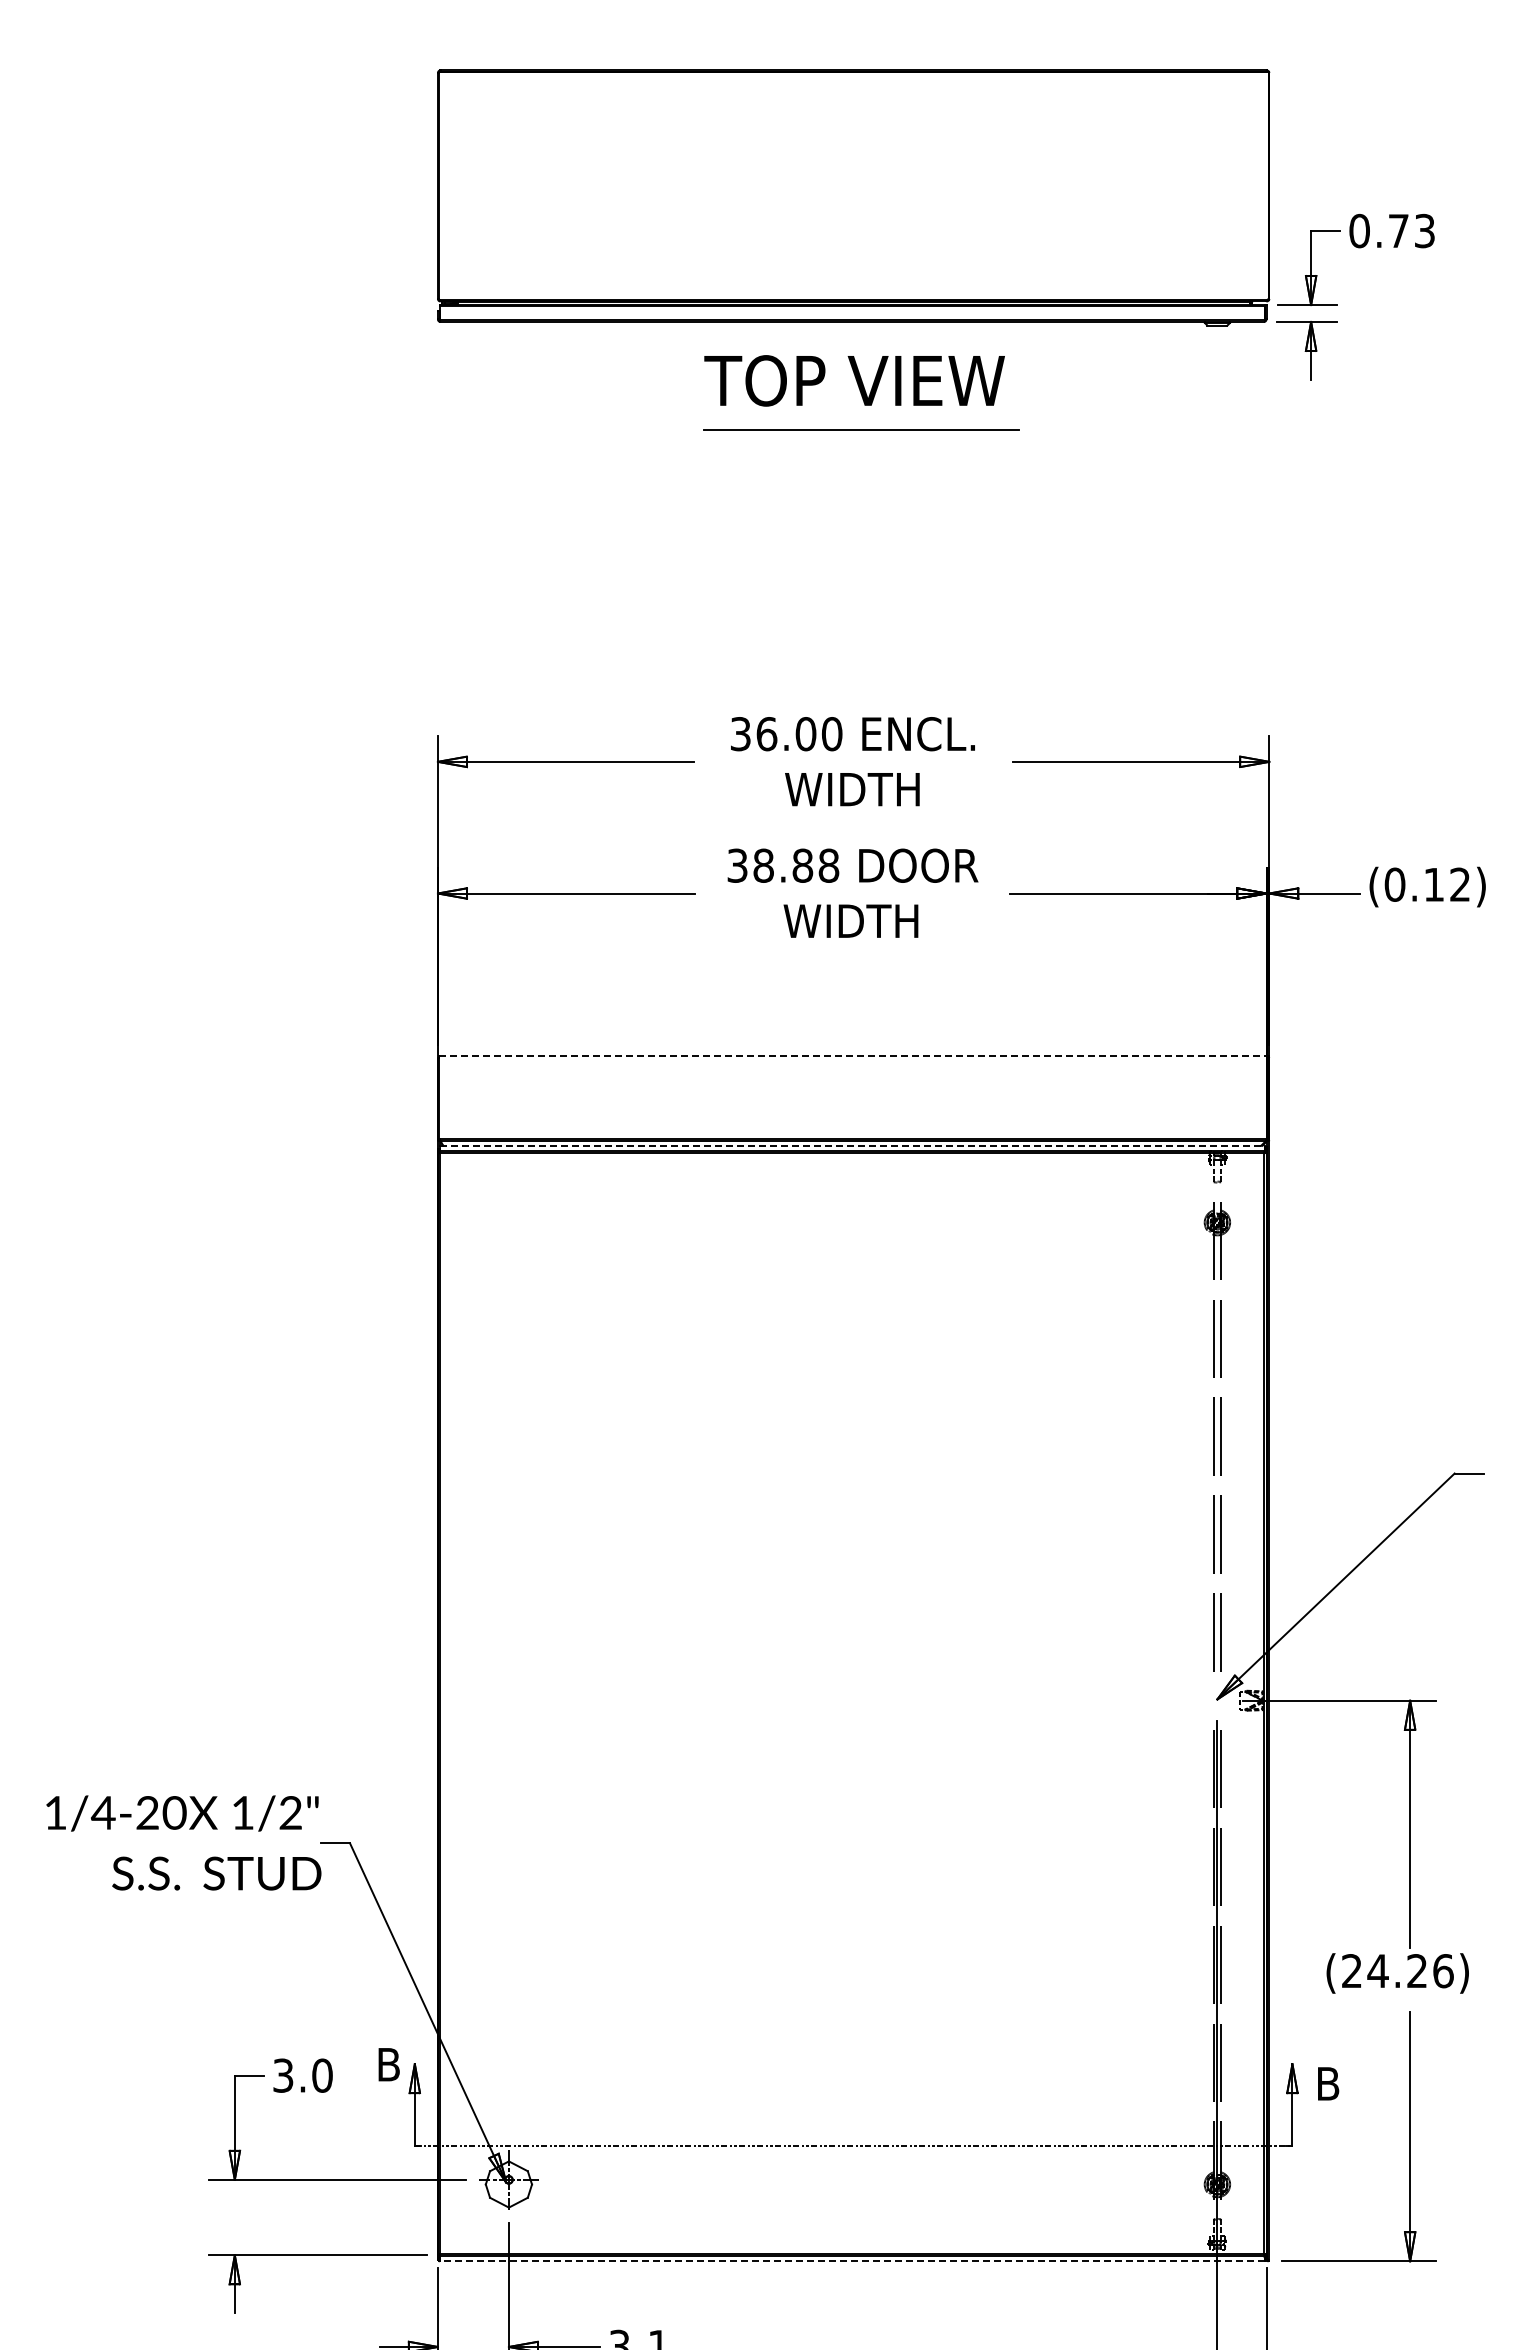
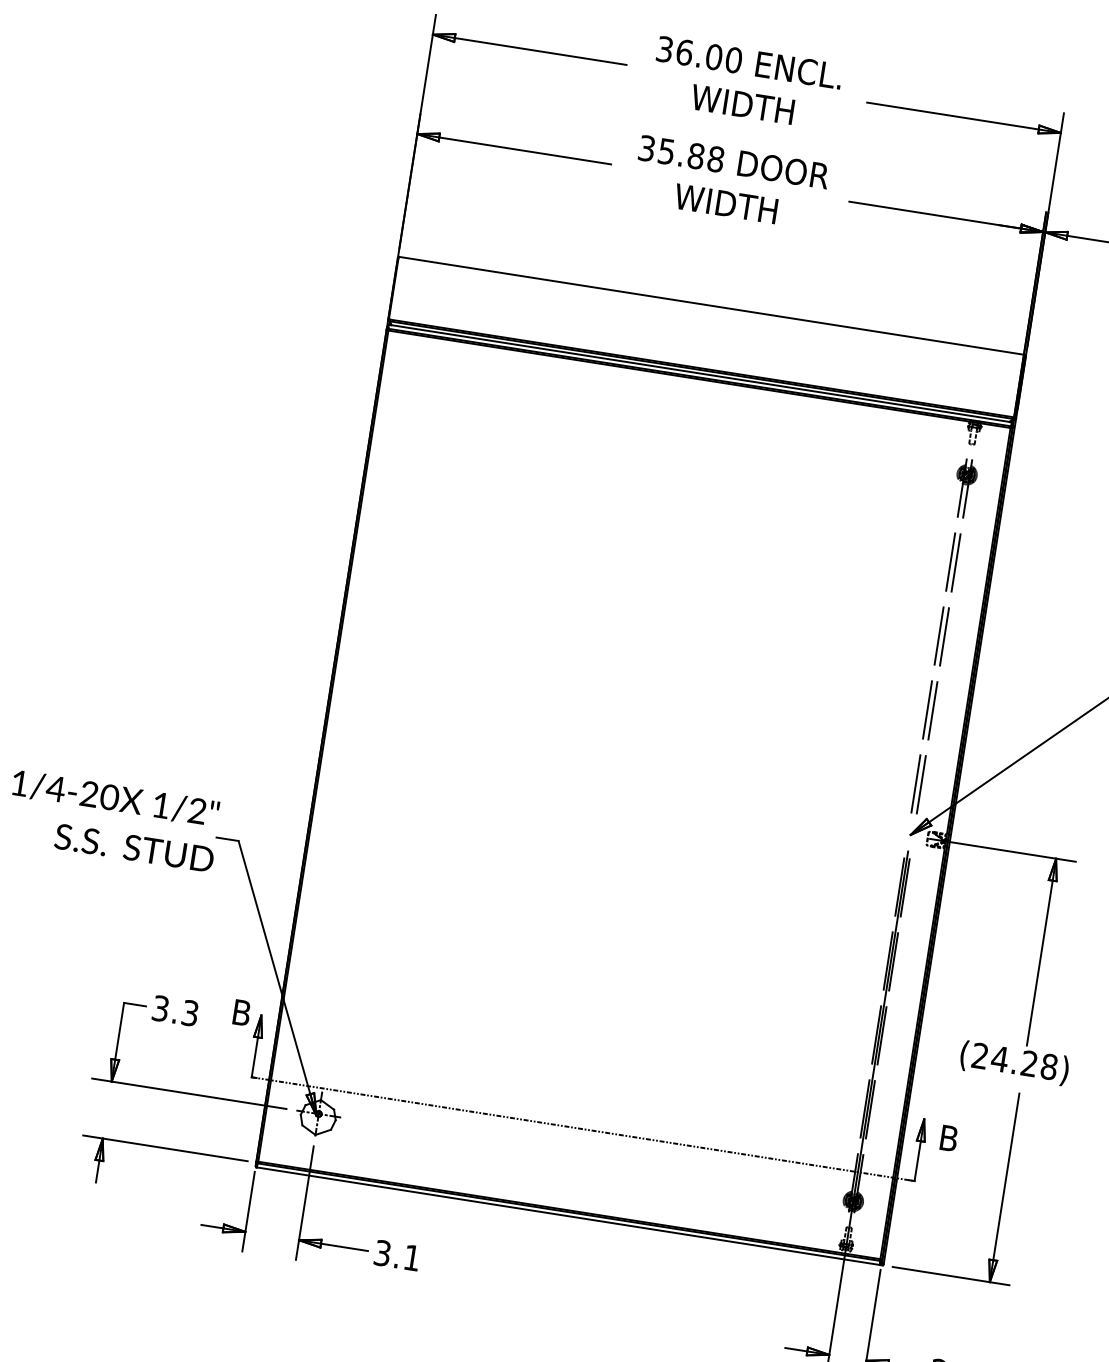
text: (763, 865) -> (666, 151), 38.88 -> 35.88
line: (853, 1055) -> (712, 305), dashed -> solid
line: (852, 1145) -> (700, 373), dashed -> solid
text: (1443, 1971) -> (1049, 1067), (24.26) -> (24.28)
text: (322, 2075) -> (190, 1013), 3.0 -> 3.3
line: (852, 2261) -> (568, 1216), dashed -> solid

